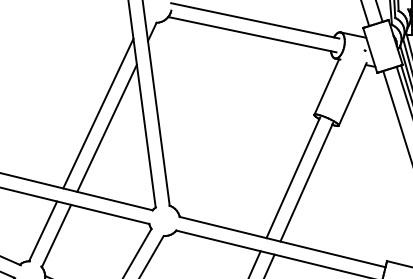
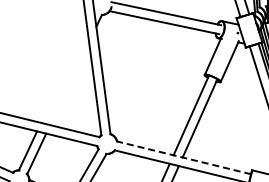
line: (97, 112) -> (63, 73), removed
line: (106, 127) -> (69, 83), removed
line: (281, 241) -> (183, 157), solid -> dashed

